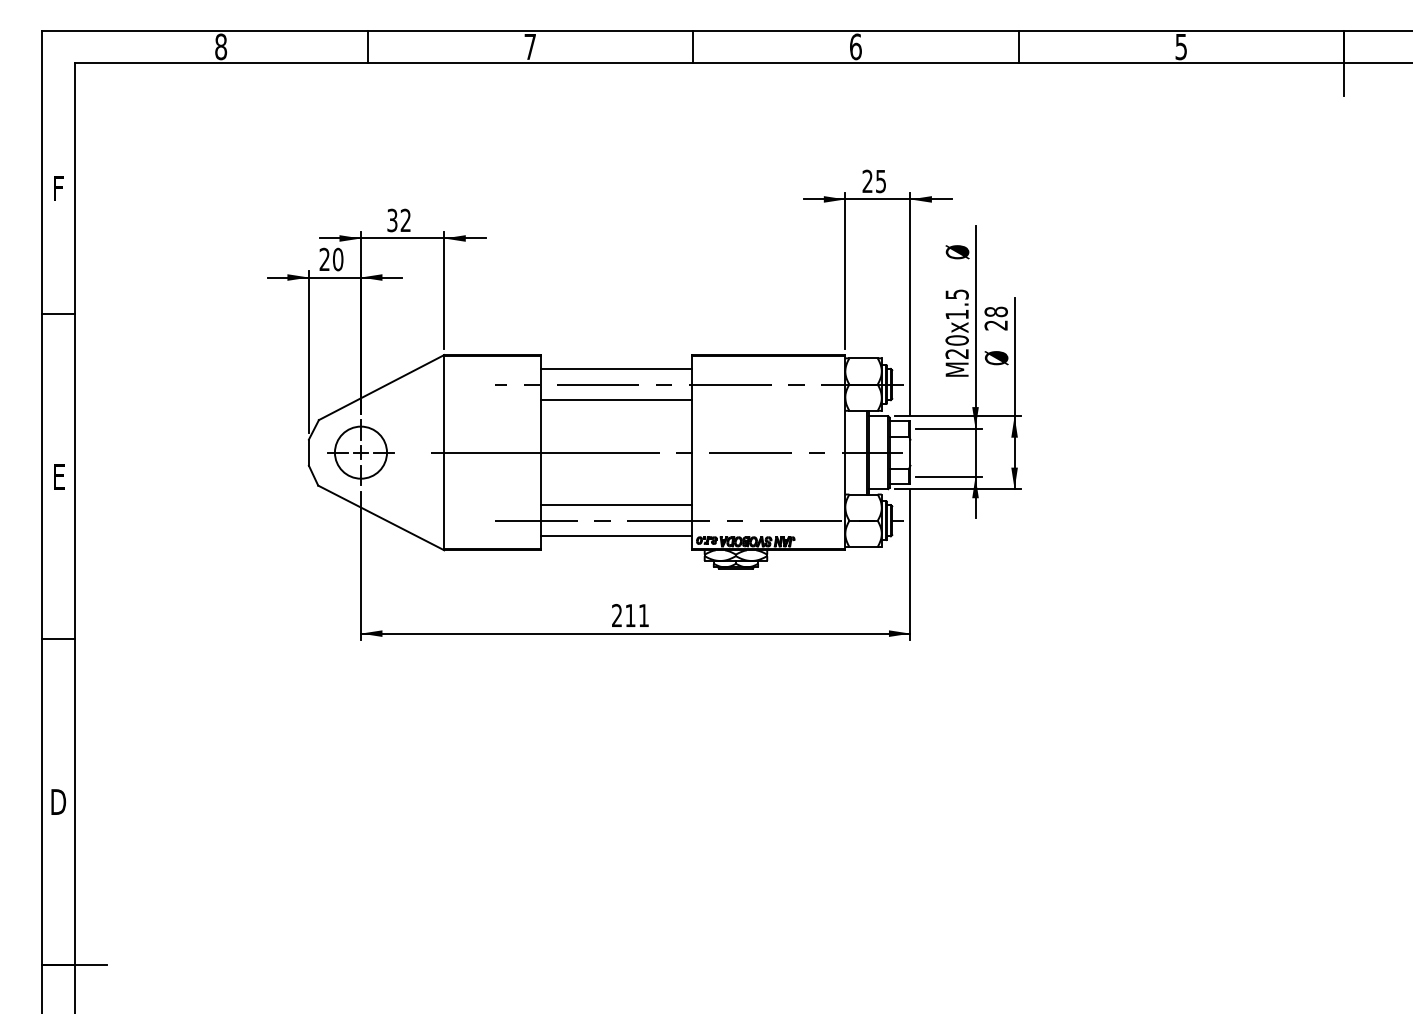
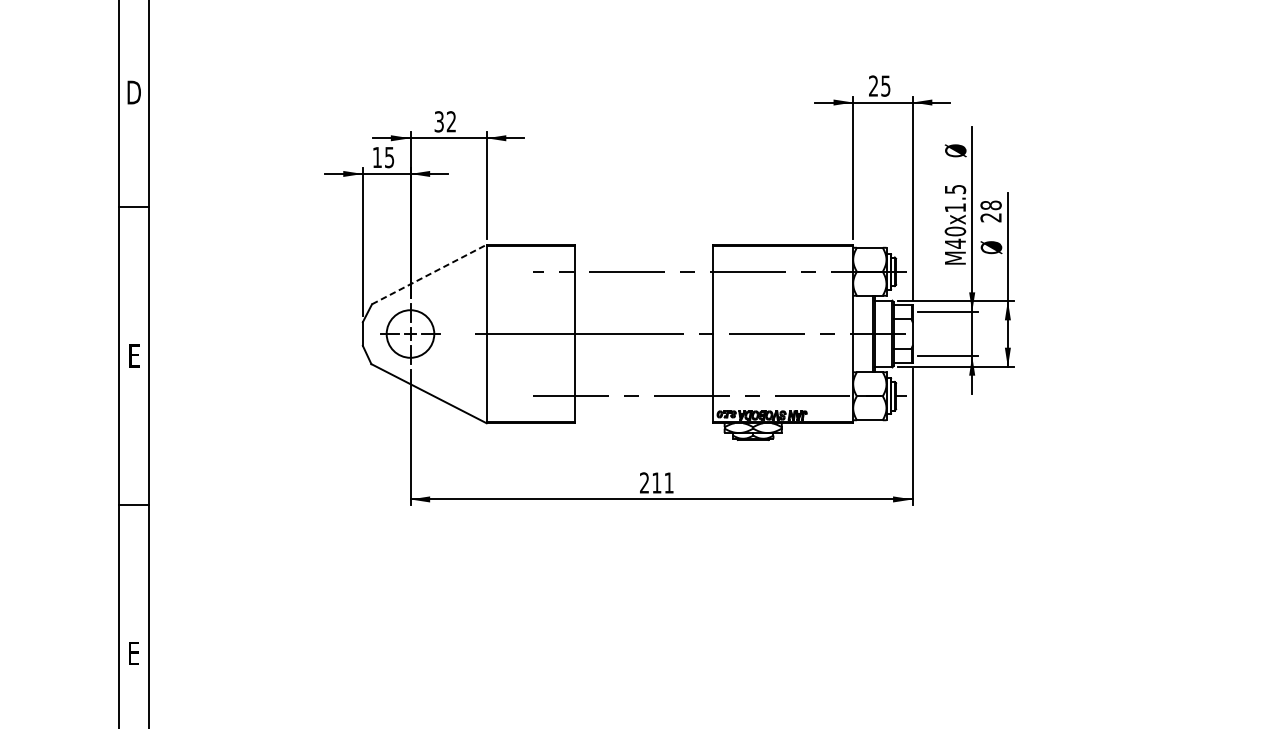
text: (58, 188) -> (134, 92), F -> D
text: (331, 259) -> (383, 157), 20 -> 15
text: (956, 353) -> (954, 243), M20x1.5 -> M40x1.5
line: (615, 368) -> (643, 257), removed
line: (381, 387) -> (429, 274), solid -> dashed
line: (615, 400) -> (643, 286), removed
line: (615, 505) -> (643, 382), removed
line: (615, 536) -> (643, 410), removed
text: (58, 801) -> (134, 652), D -> E

